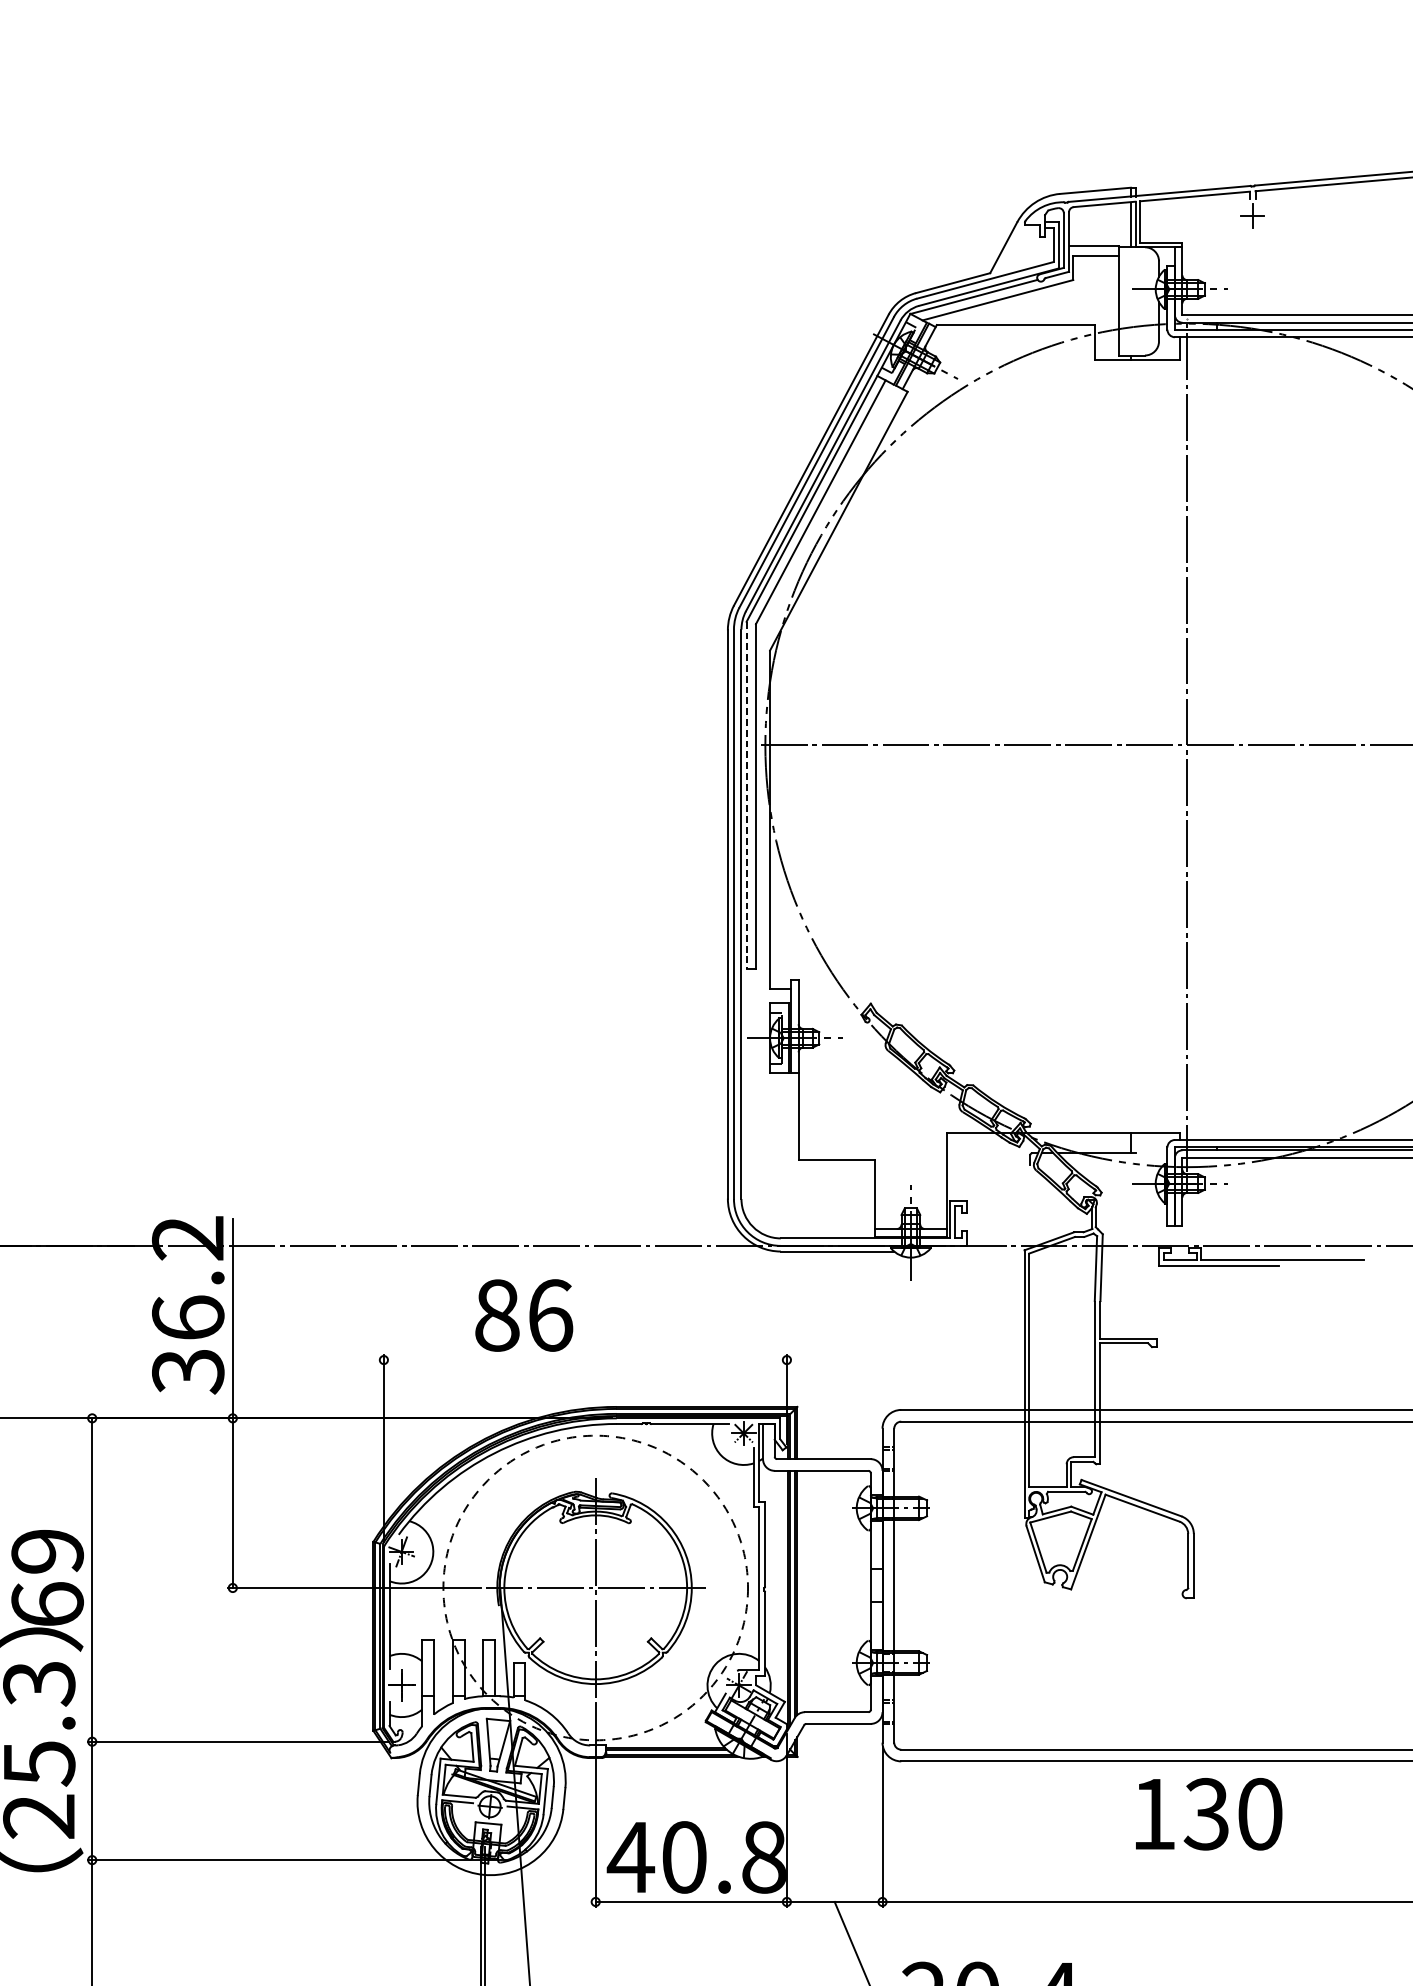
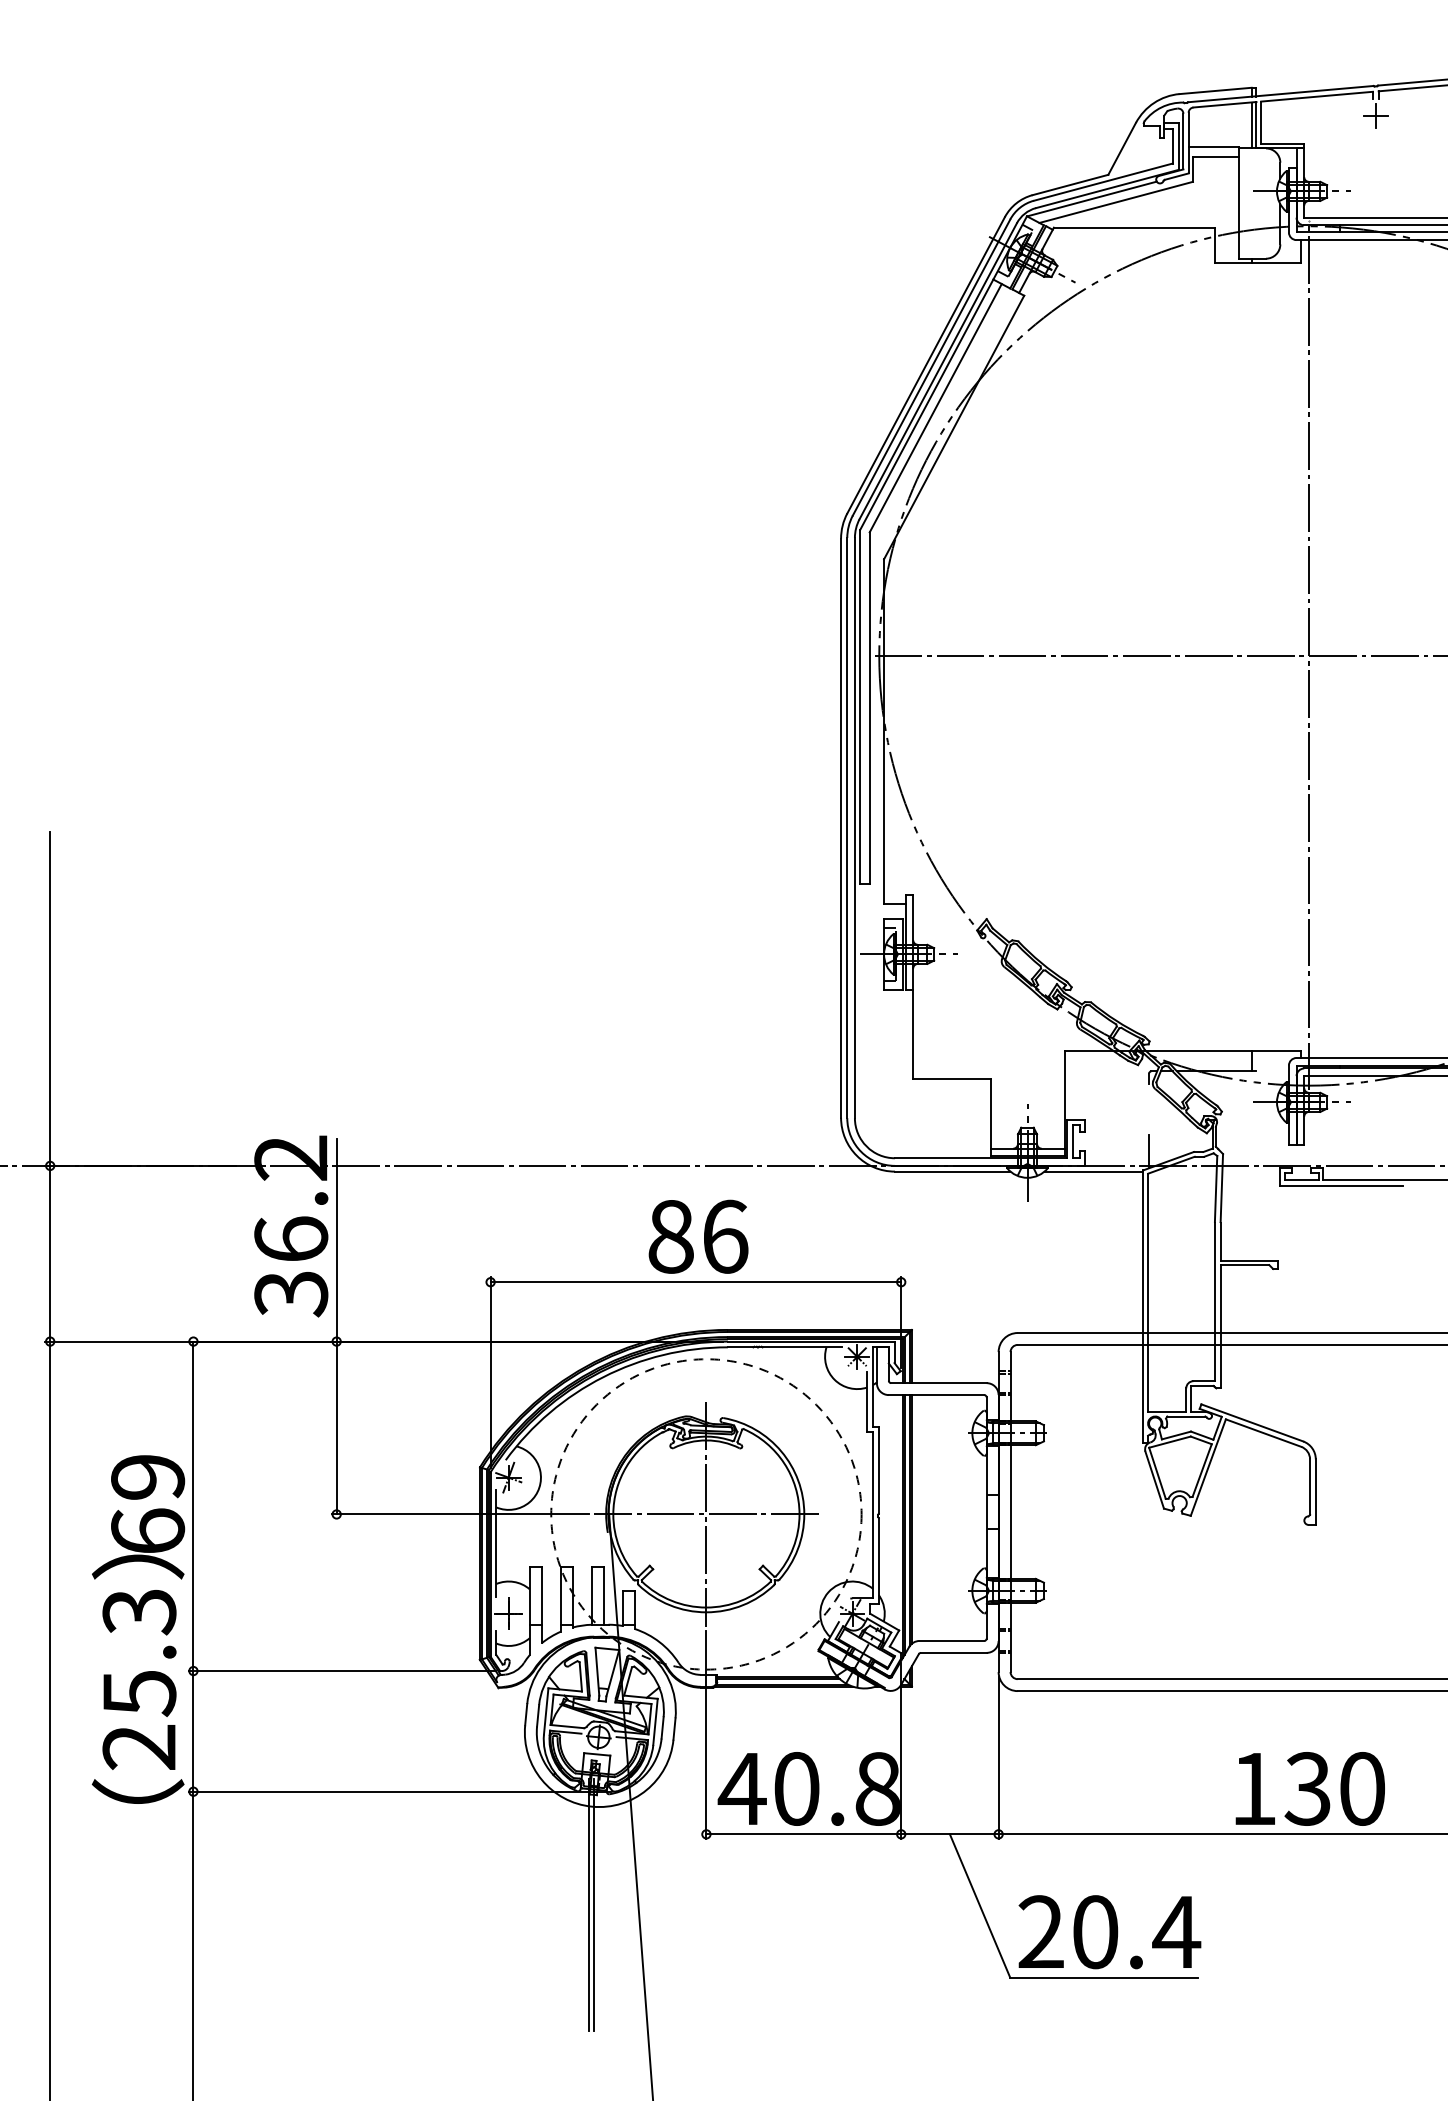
line: (746, 795) -> (860, 707), dashed -> solid
line: (1030, 1230) -> (1149, 1150), added
line: (974, 1251) -> (1092, 1171), added
text: (524, 1315) -> (698, 1236), moved
line: (585, 1360) -> (695, 1282), added
text: (1208, 1813) -> (1309, 1788), moved

